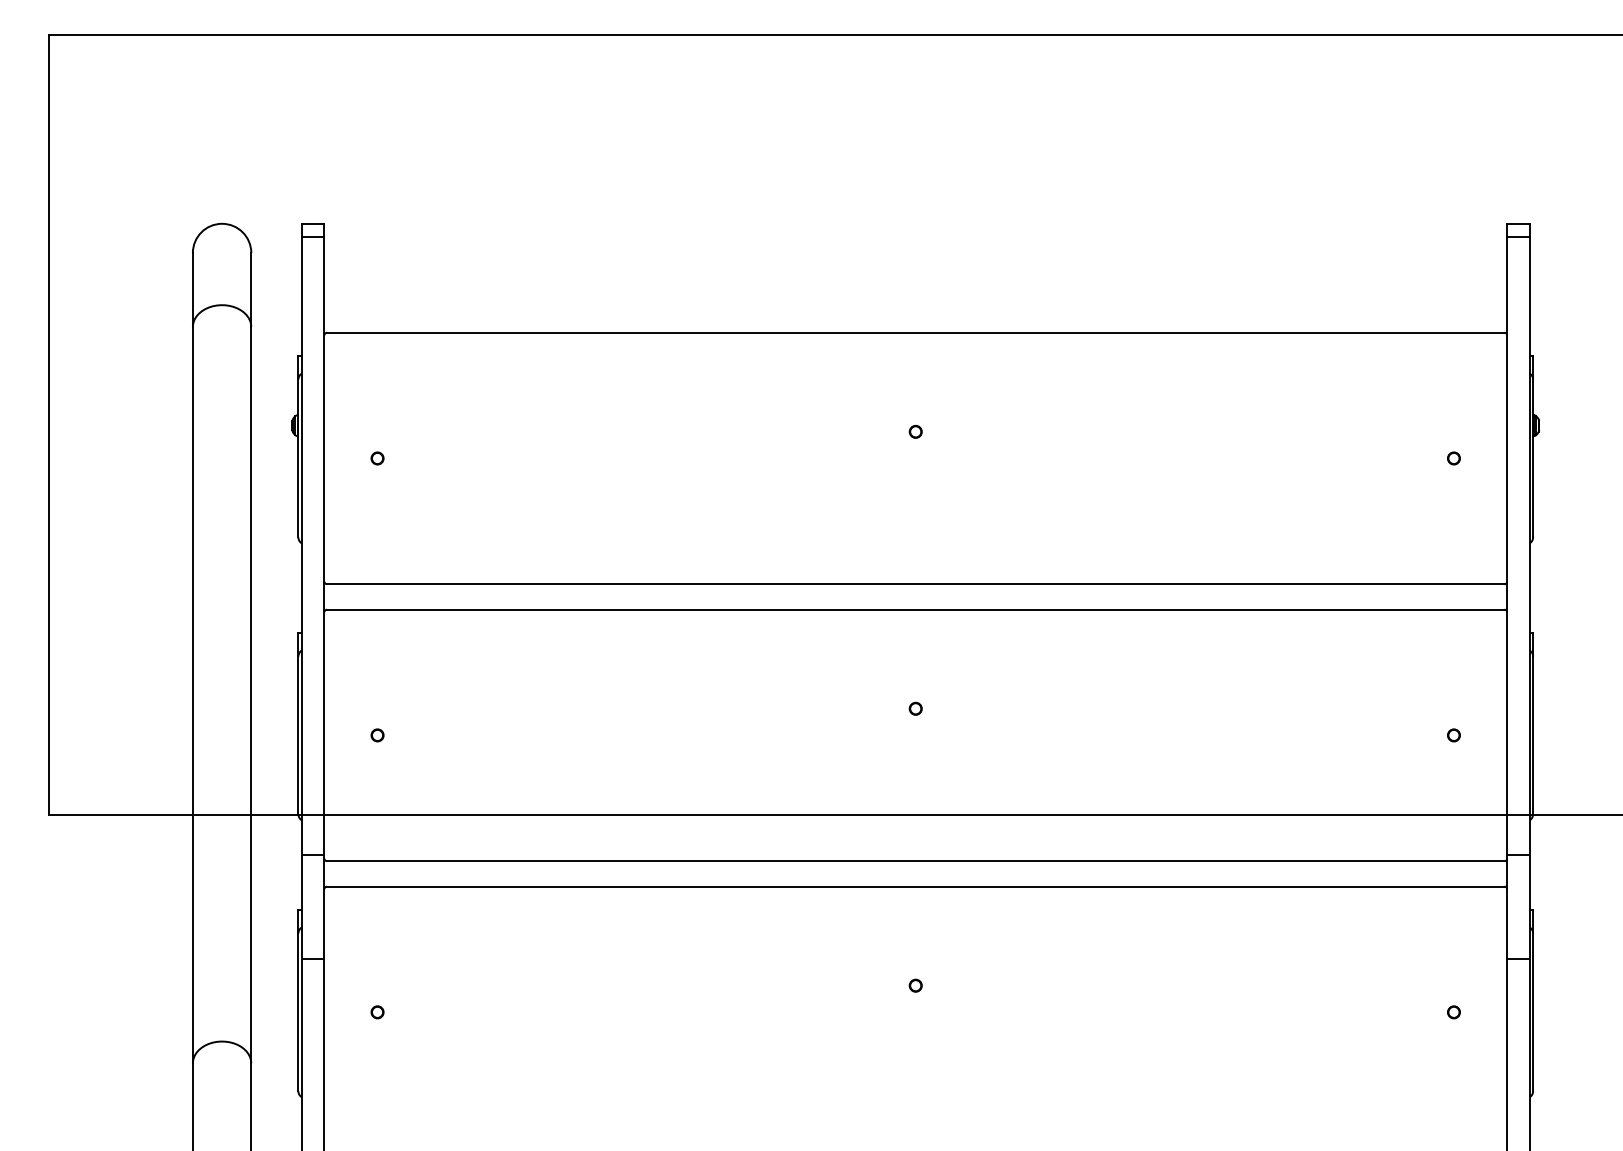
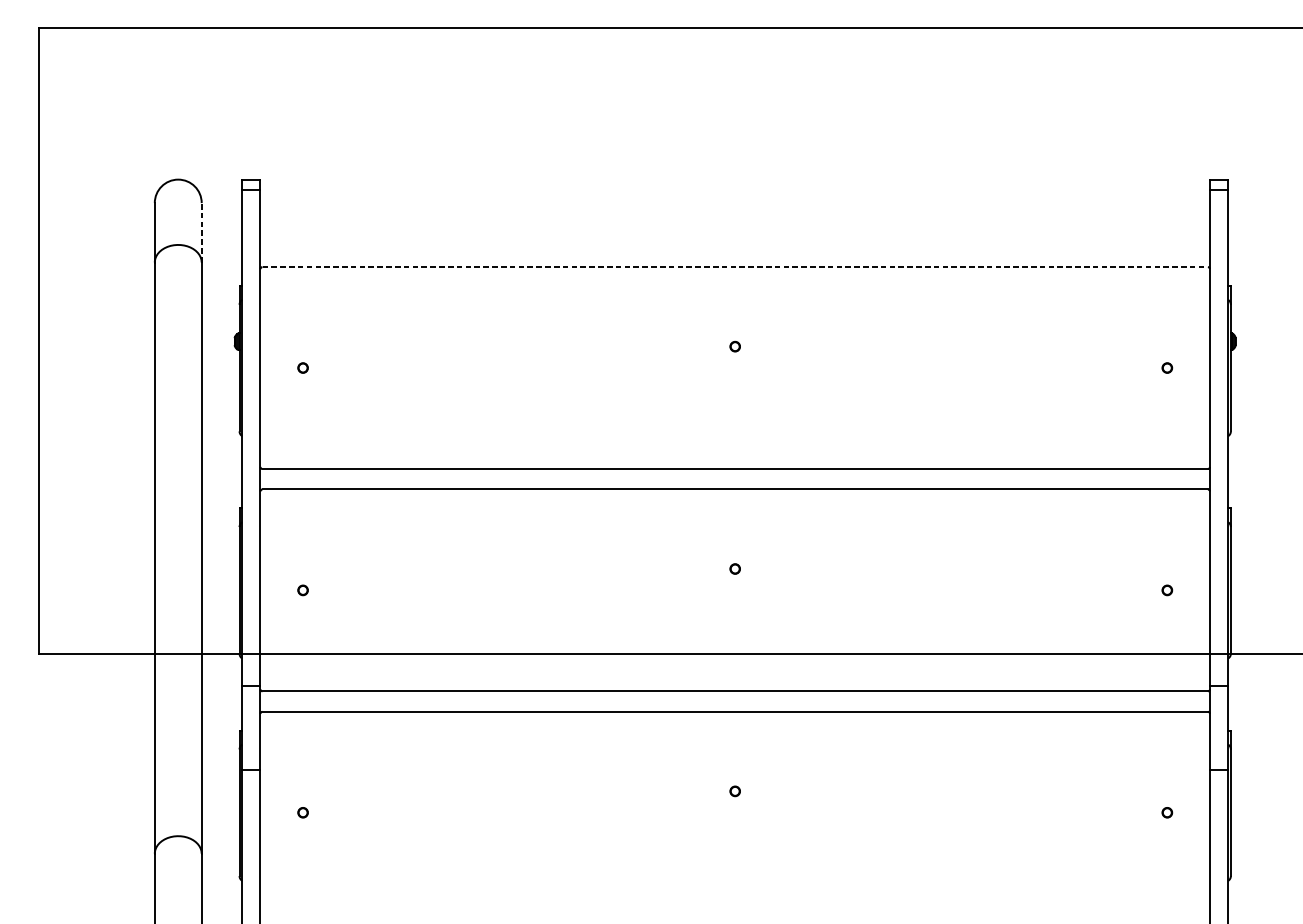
line: (251, 289) -> (201, 232), solid -> dashed
line: (915, 332) -> (735, 266), solid -> dashed

